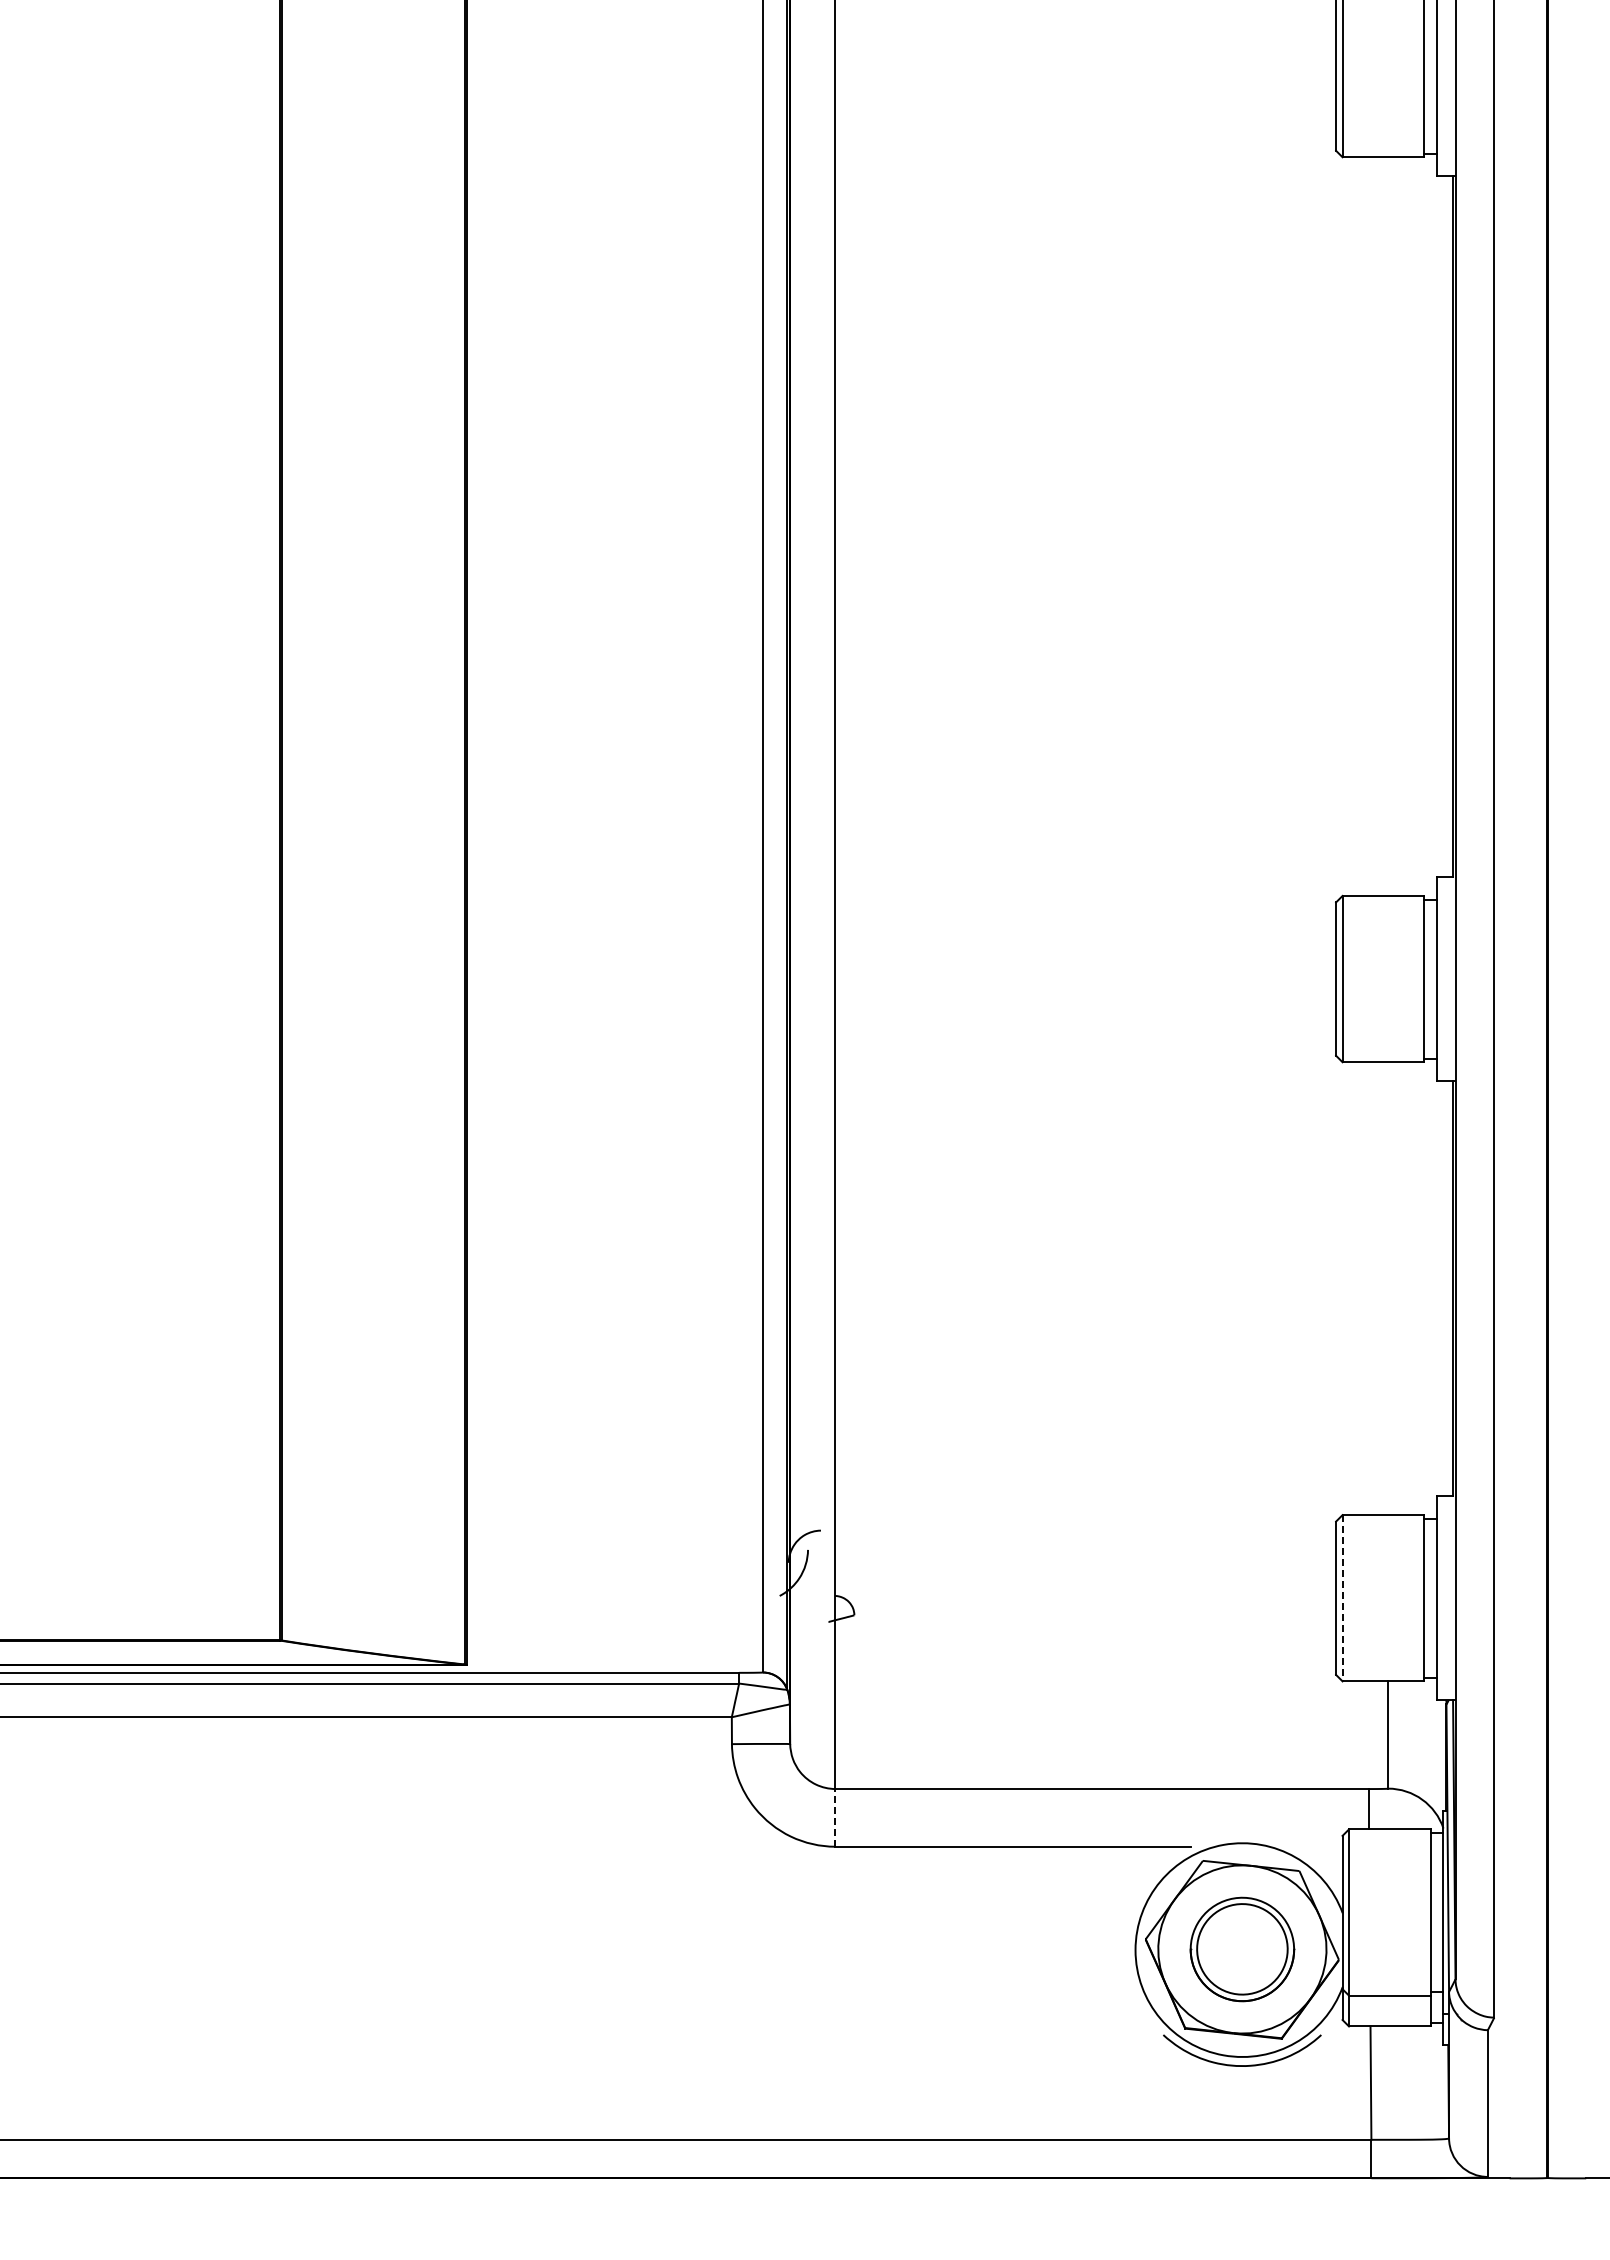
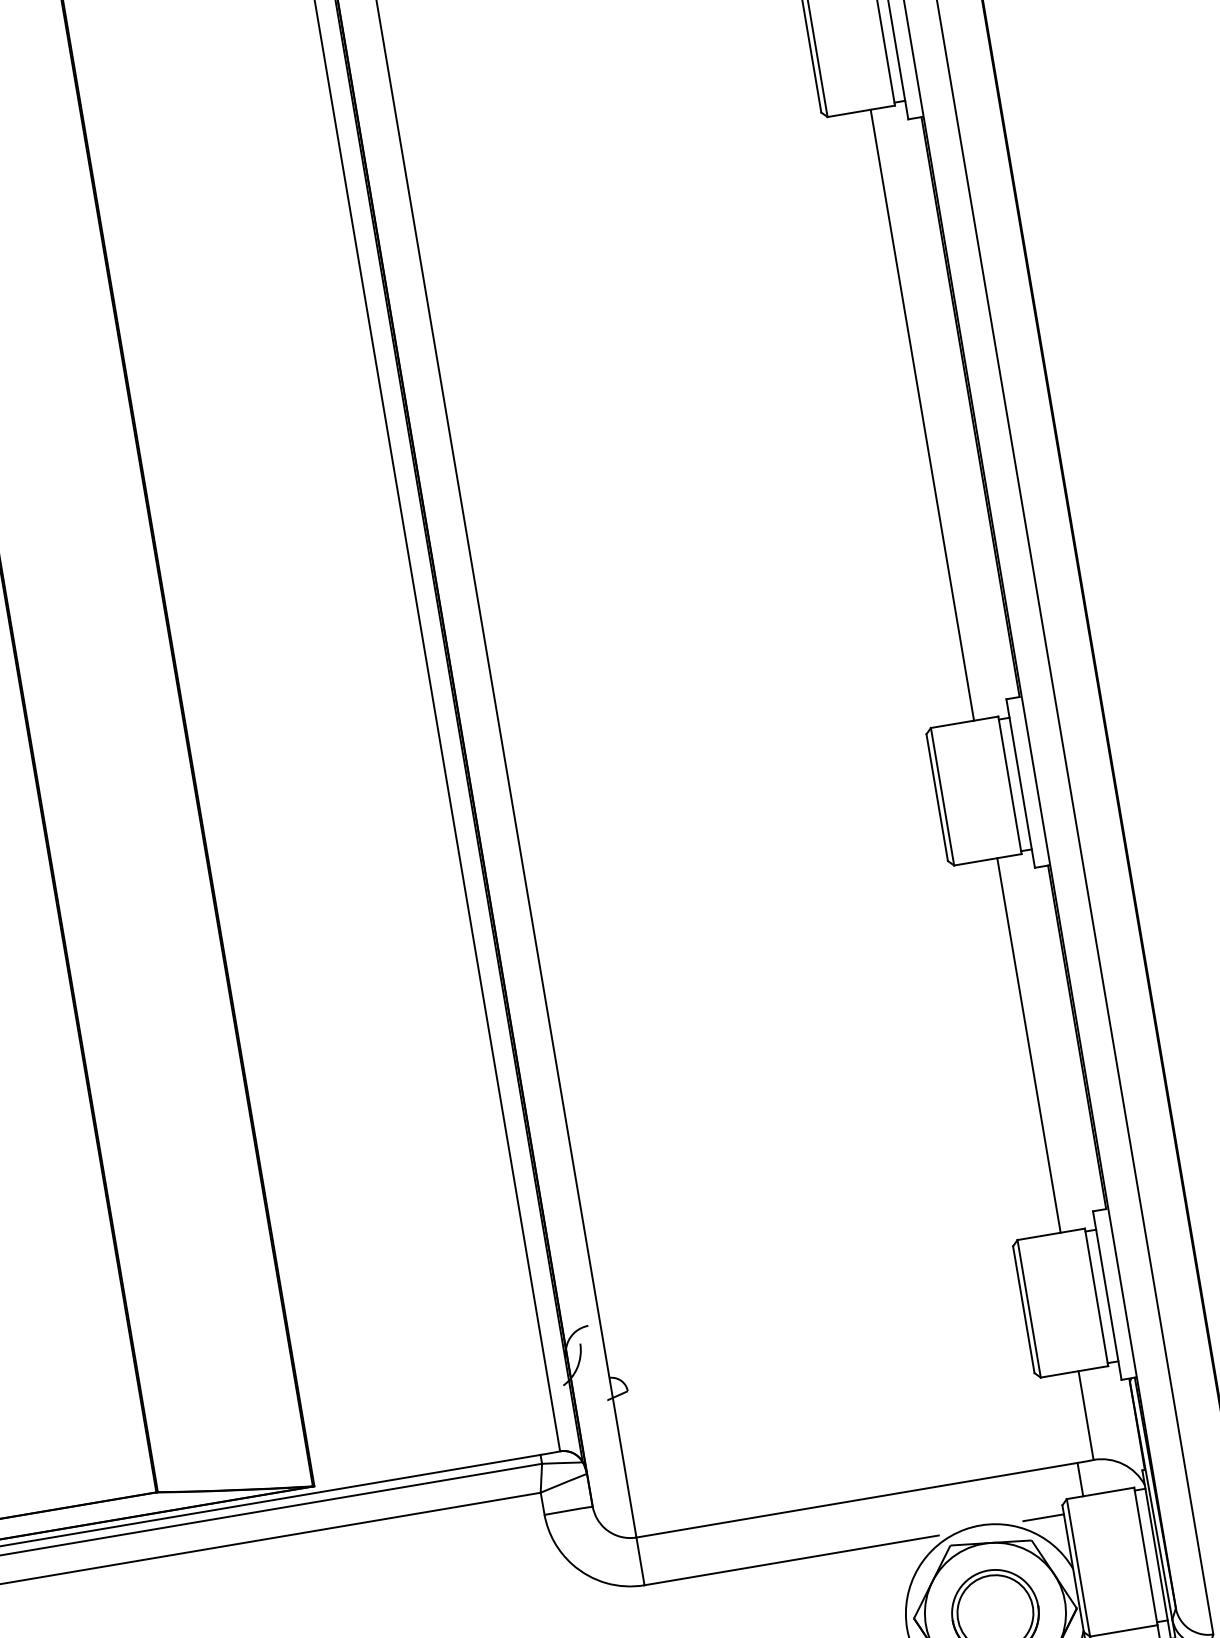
line: (1394, 526) -> (922, 415), added
line: (1394, 1288) -> (1028, 1045), added
line: (1342, 1598) -> (1029, 1309), dashed -> solid
line: (835, 1817) -> (640, 1561), dashed -> solid
line: (1317, 1846) -> (1043, 1517), added

